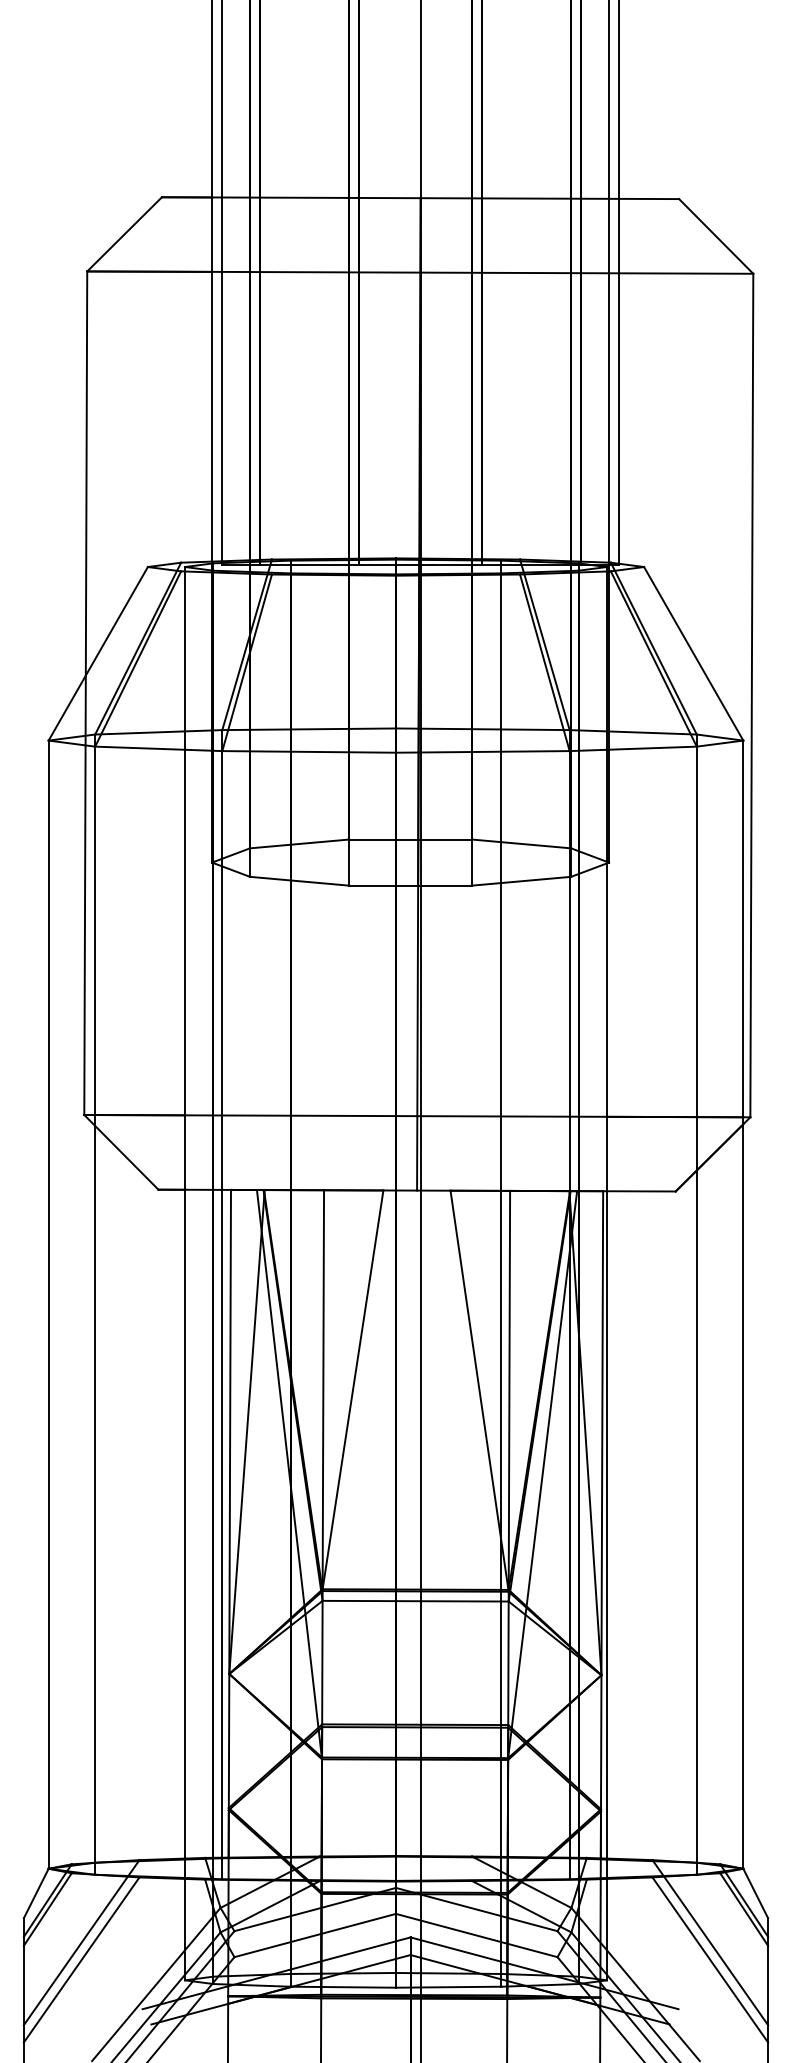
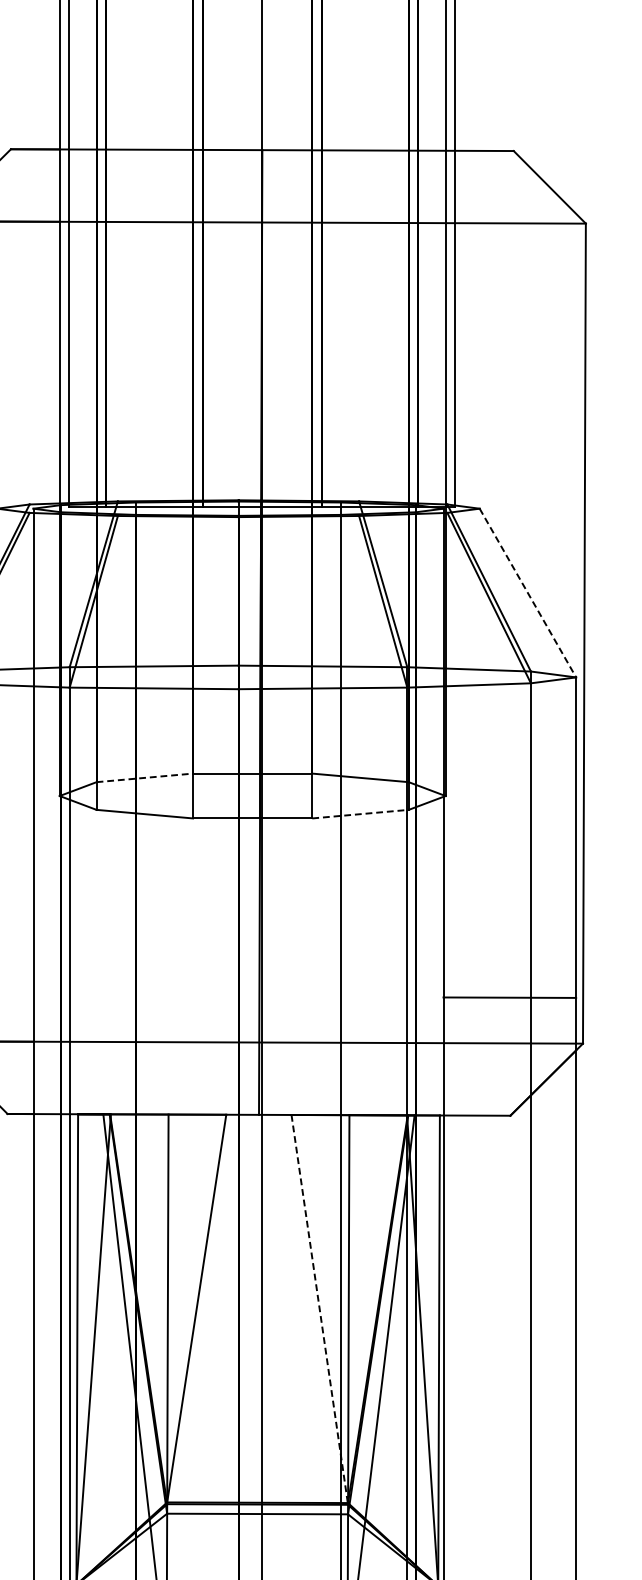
line: (693, 653) -> (527, 592), solid -> dashed
line: (299, 843) -> (144, 777), solid -> dashed
line: (521, 881) -> (360, 814), solid -> dashed
line: (674, 1116) -> (509, 997), moved
line: (479, 1391) -> (319, 1310), solid -> dashed

